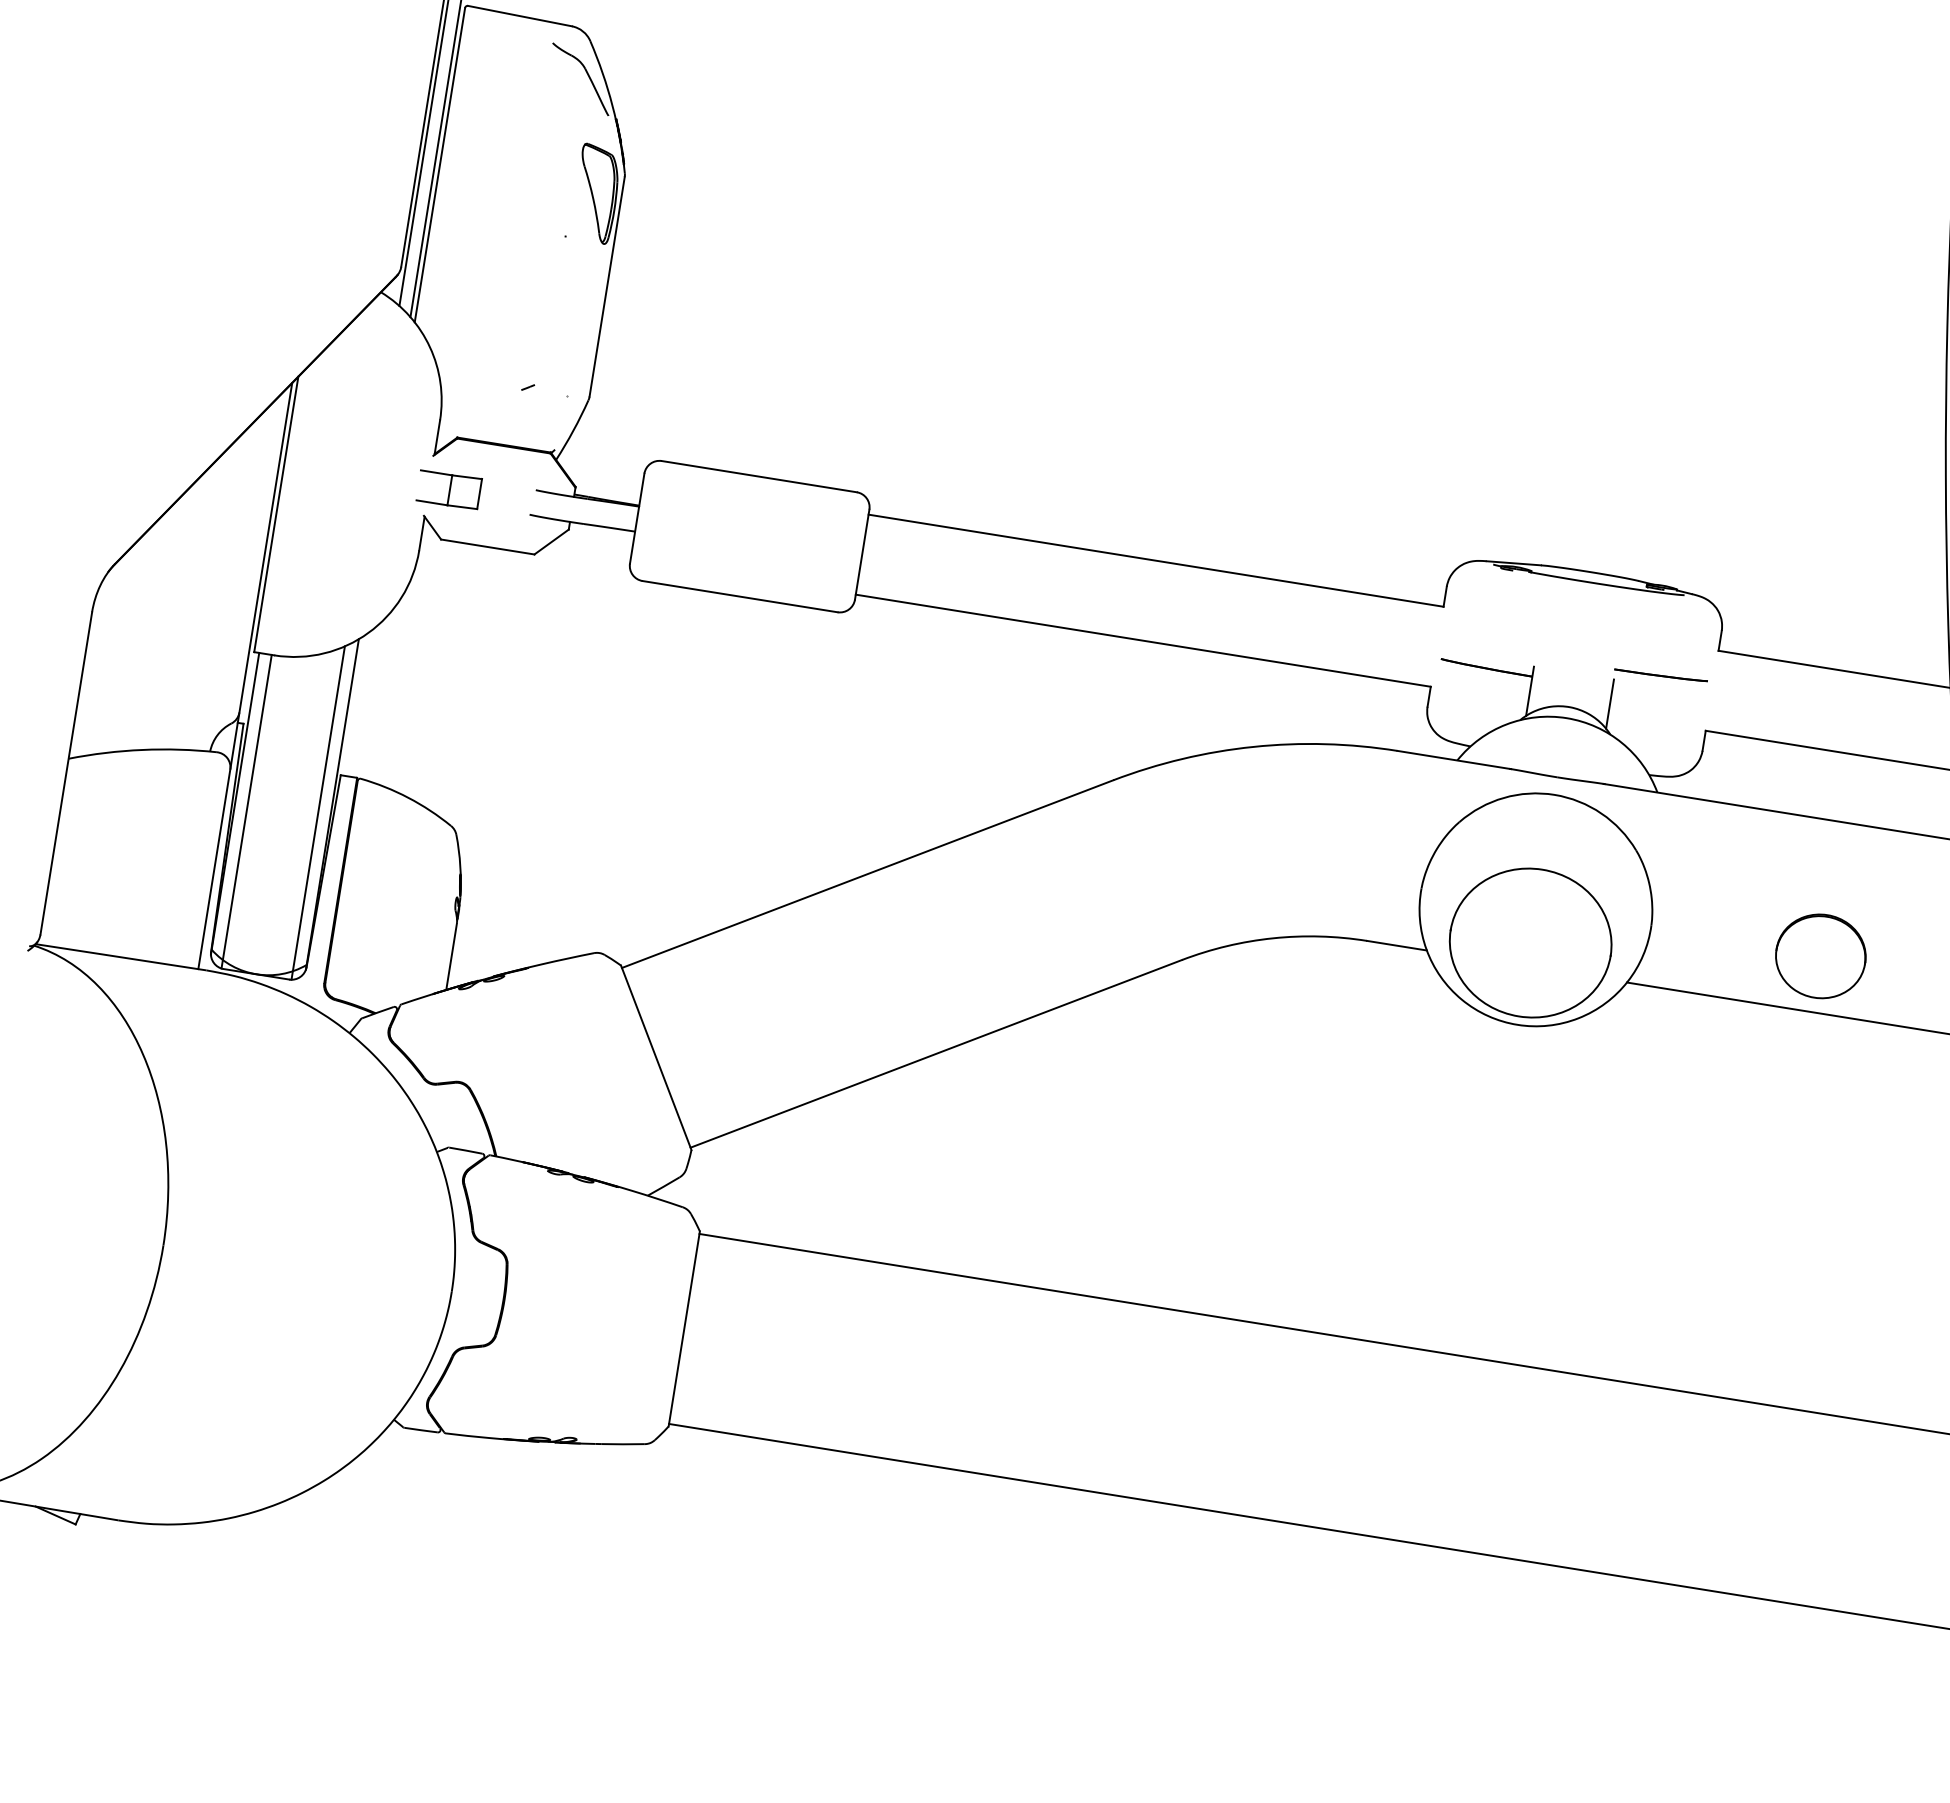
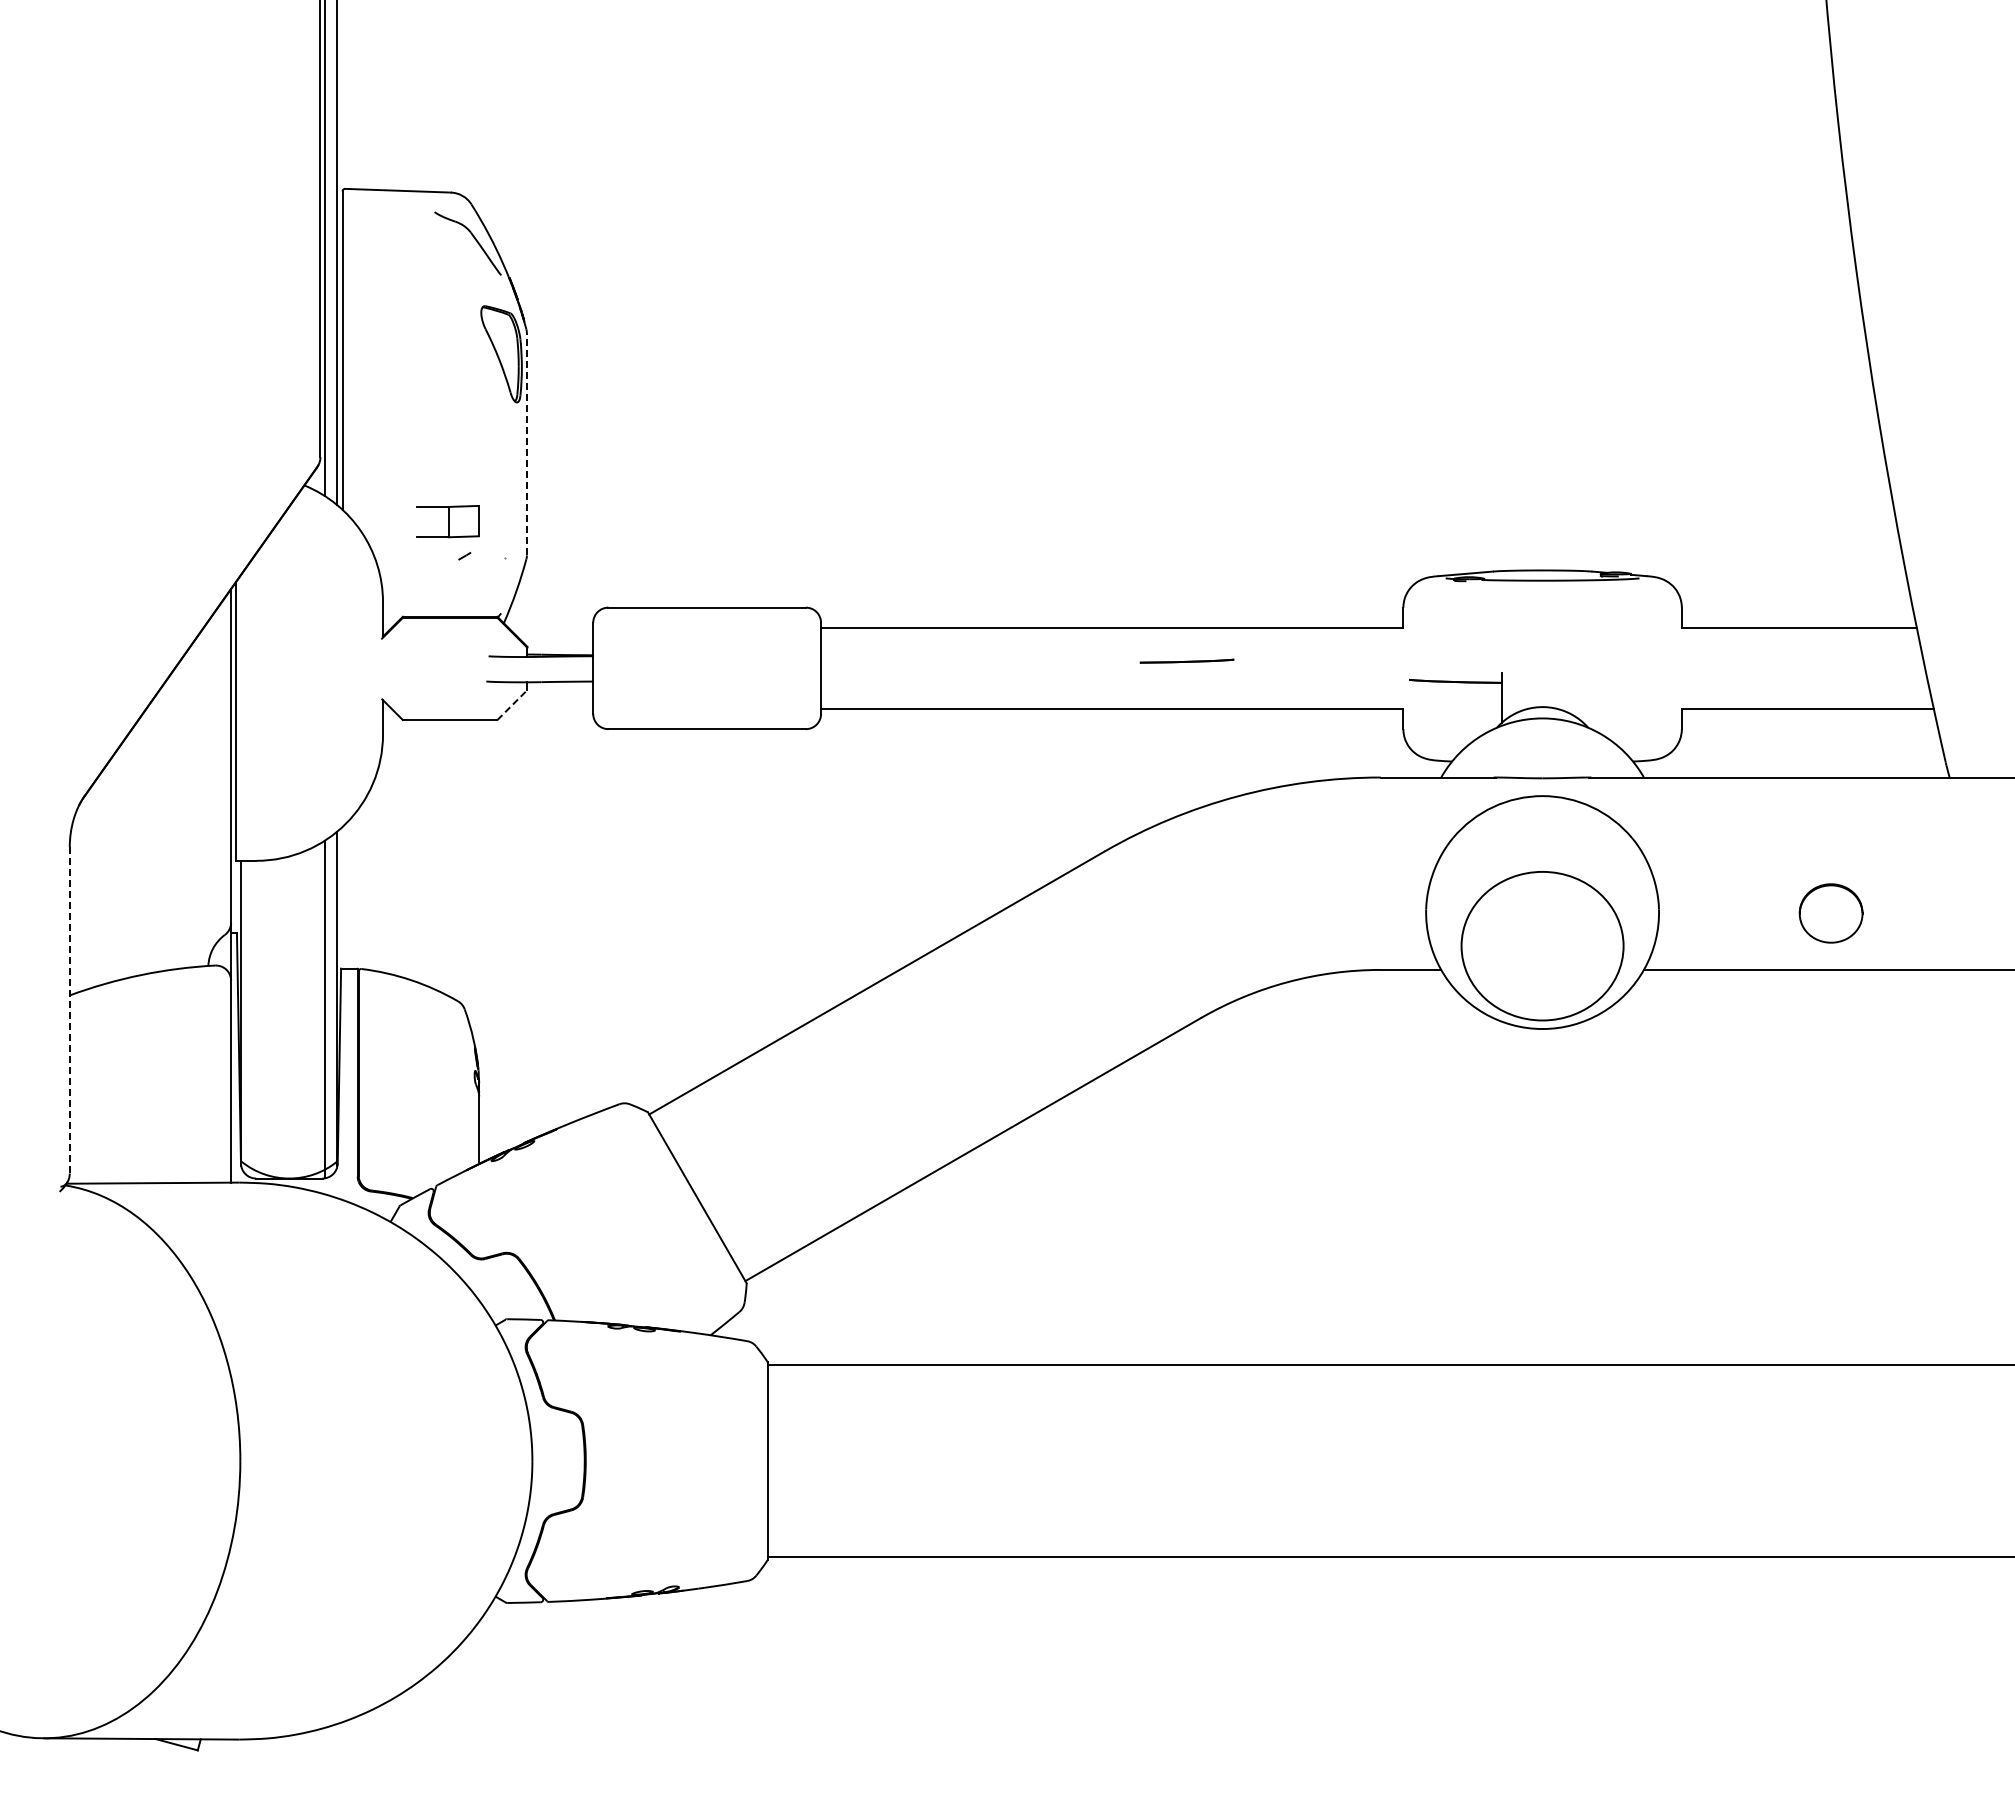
line: (606, 286) -> (526, 443), solid -> dashed
part: (448, 489) -> (447, 521), moved
line: (551, 541) -> (512, 704), solid -> dashed
line: (1660, 674) -> (1186, 660), moved
line: (1610, 703) -> (1583, 697), removed
line: (65, 773) -> (69, 1010), solid -> dashed
line: (246, 811) -> (253, 1019), removed
part: (1820, 956) -> (1830, 913), size x0.7

